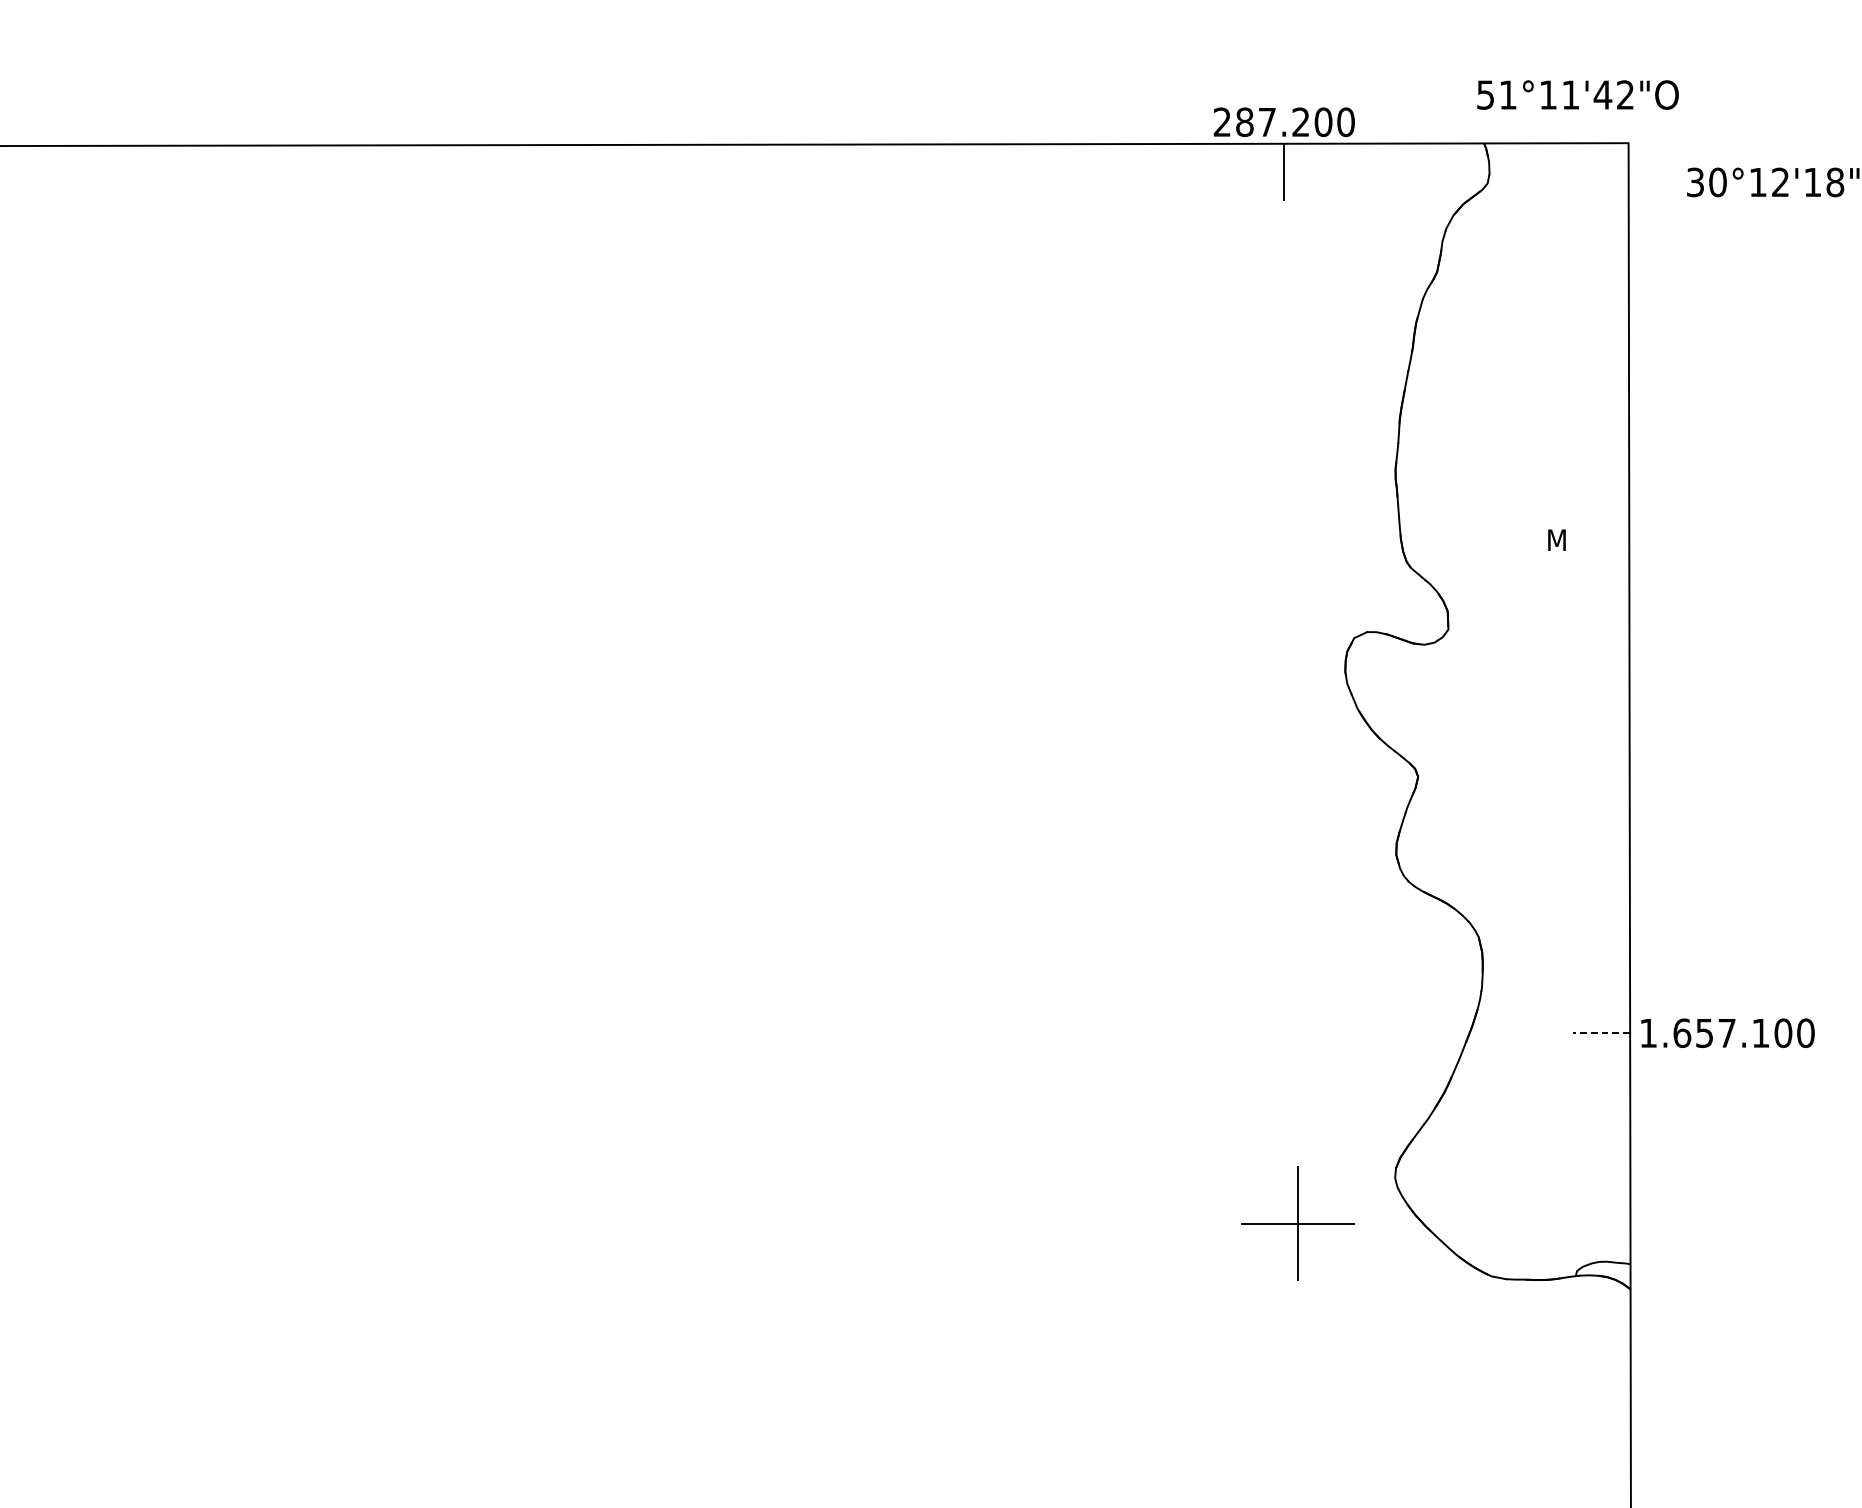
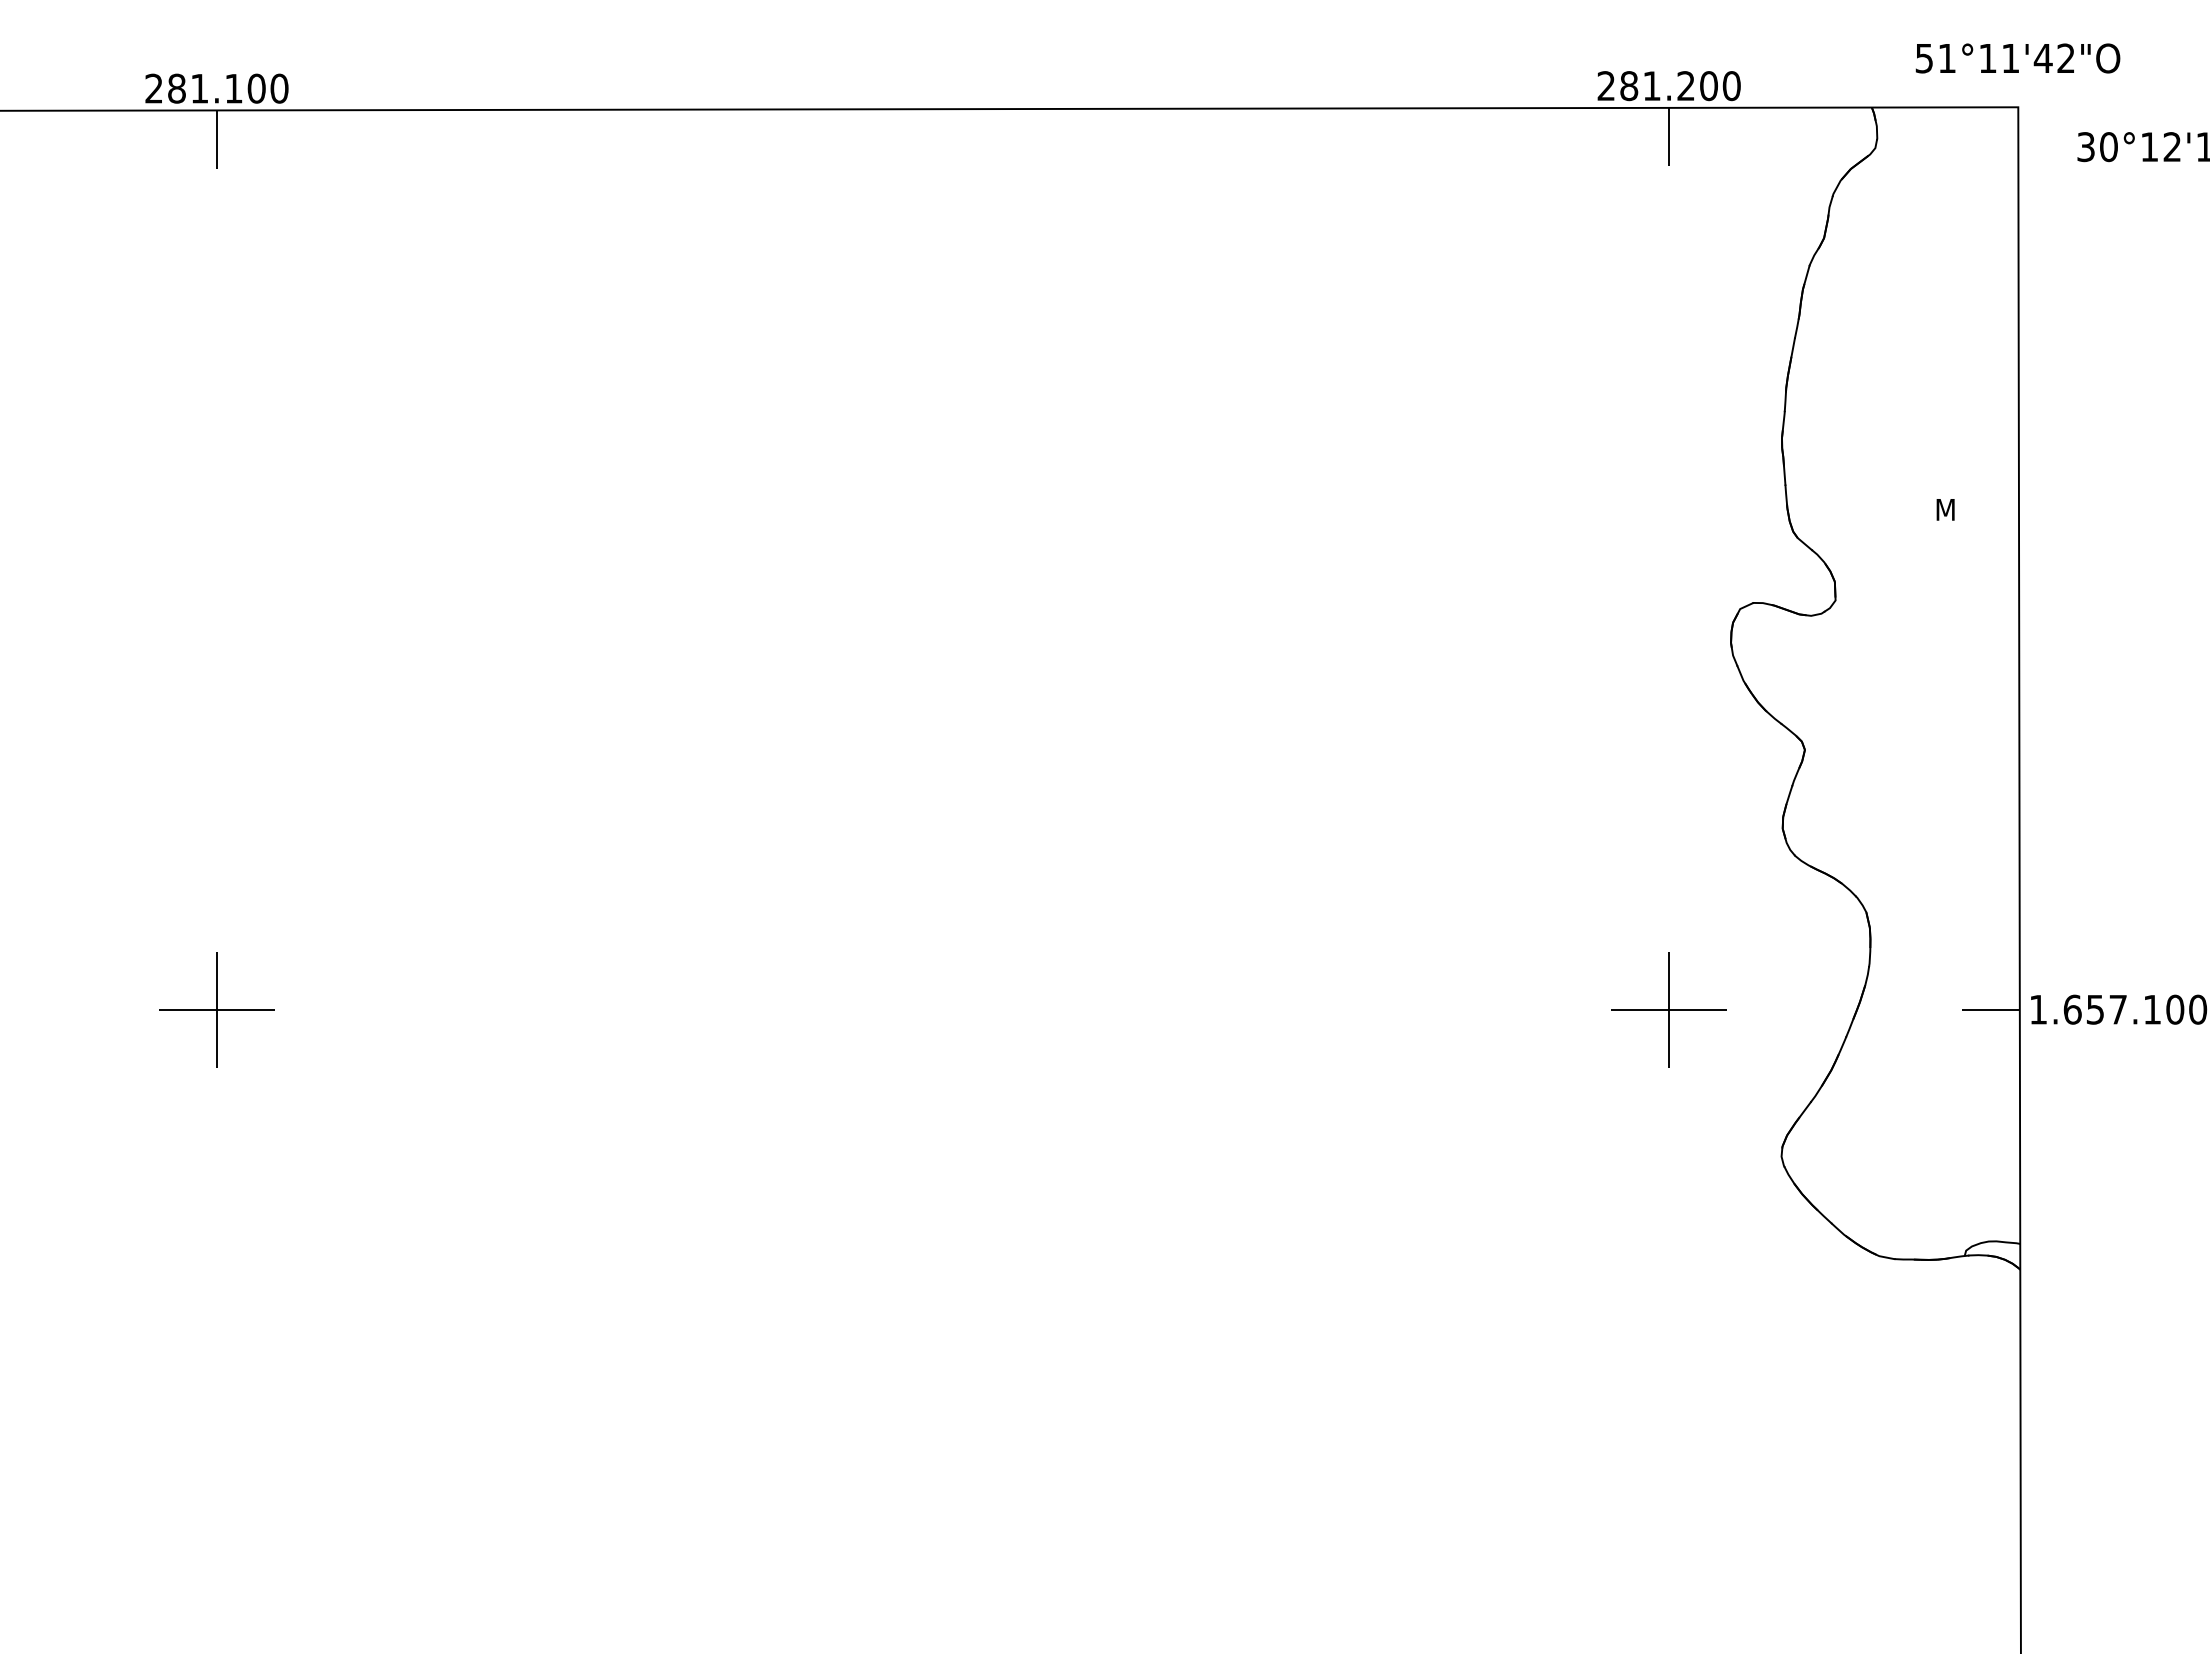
text: (1577, 95) -> (2017, 58), moved
text: (1266, 121) -> (1651, 85), 287.200 -> 281.200
line: (1601, 1033) -> (1990, 1009), dashed -> solid
part: (1297, 1223) -> (1668, 1009), moved

